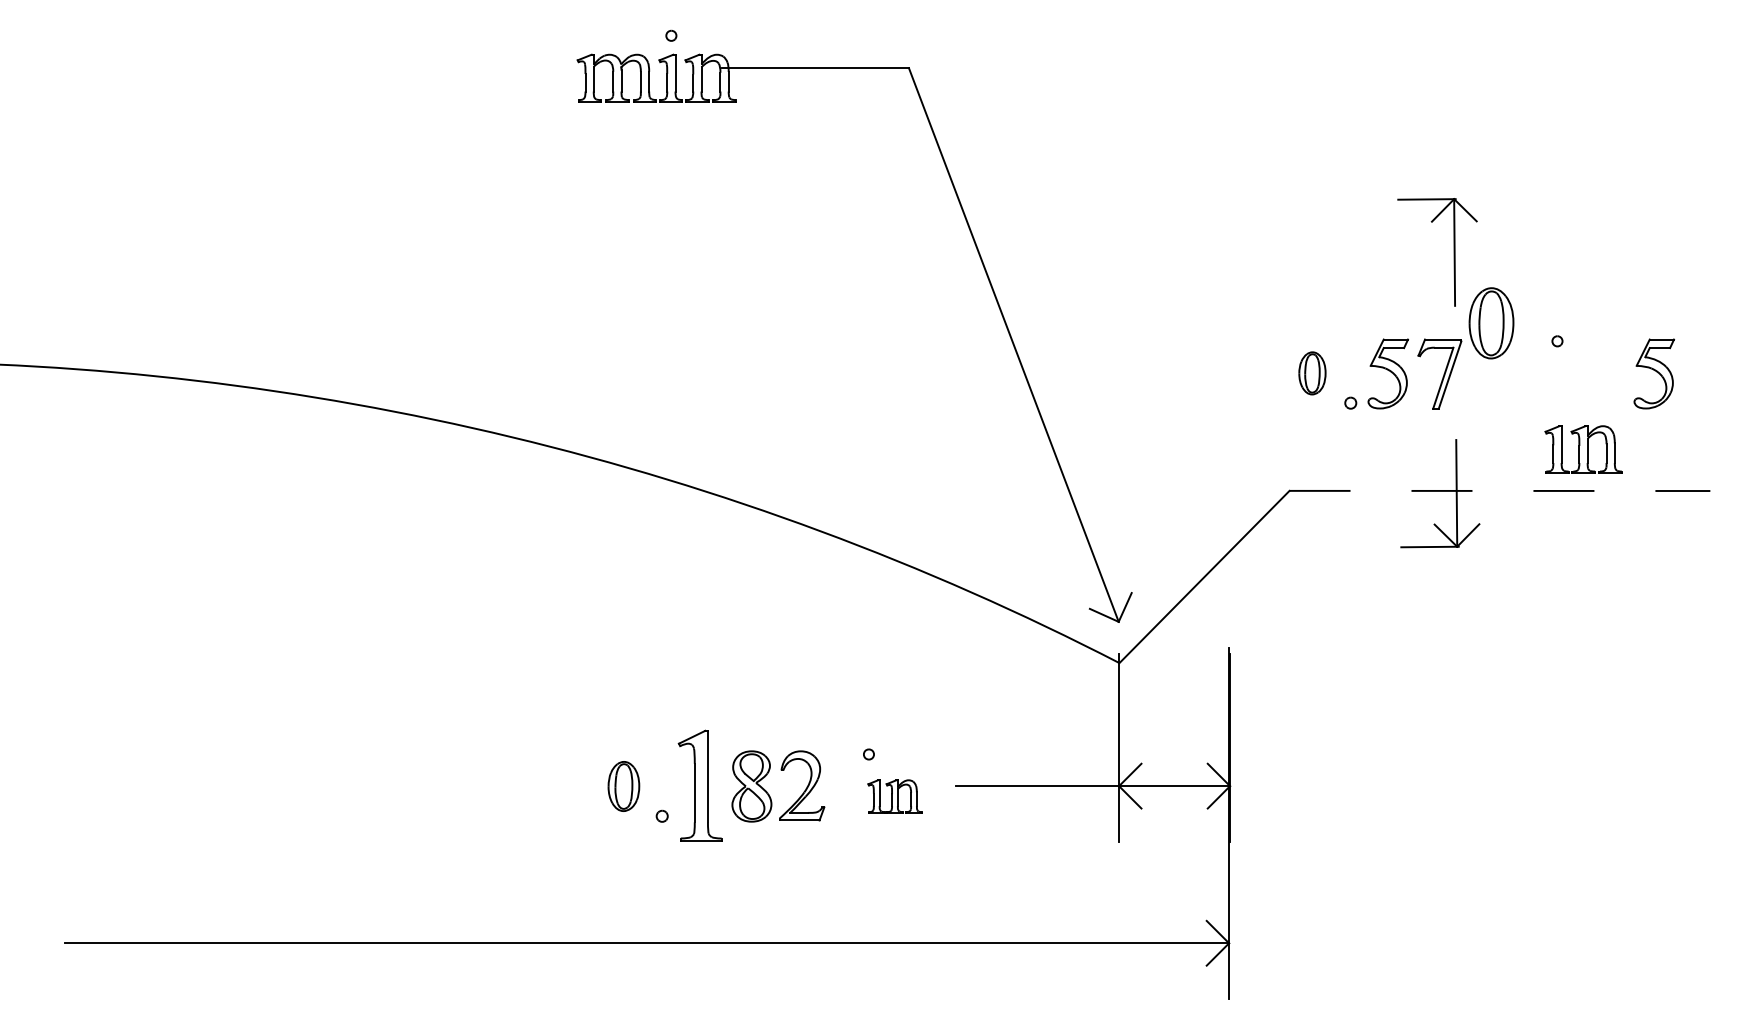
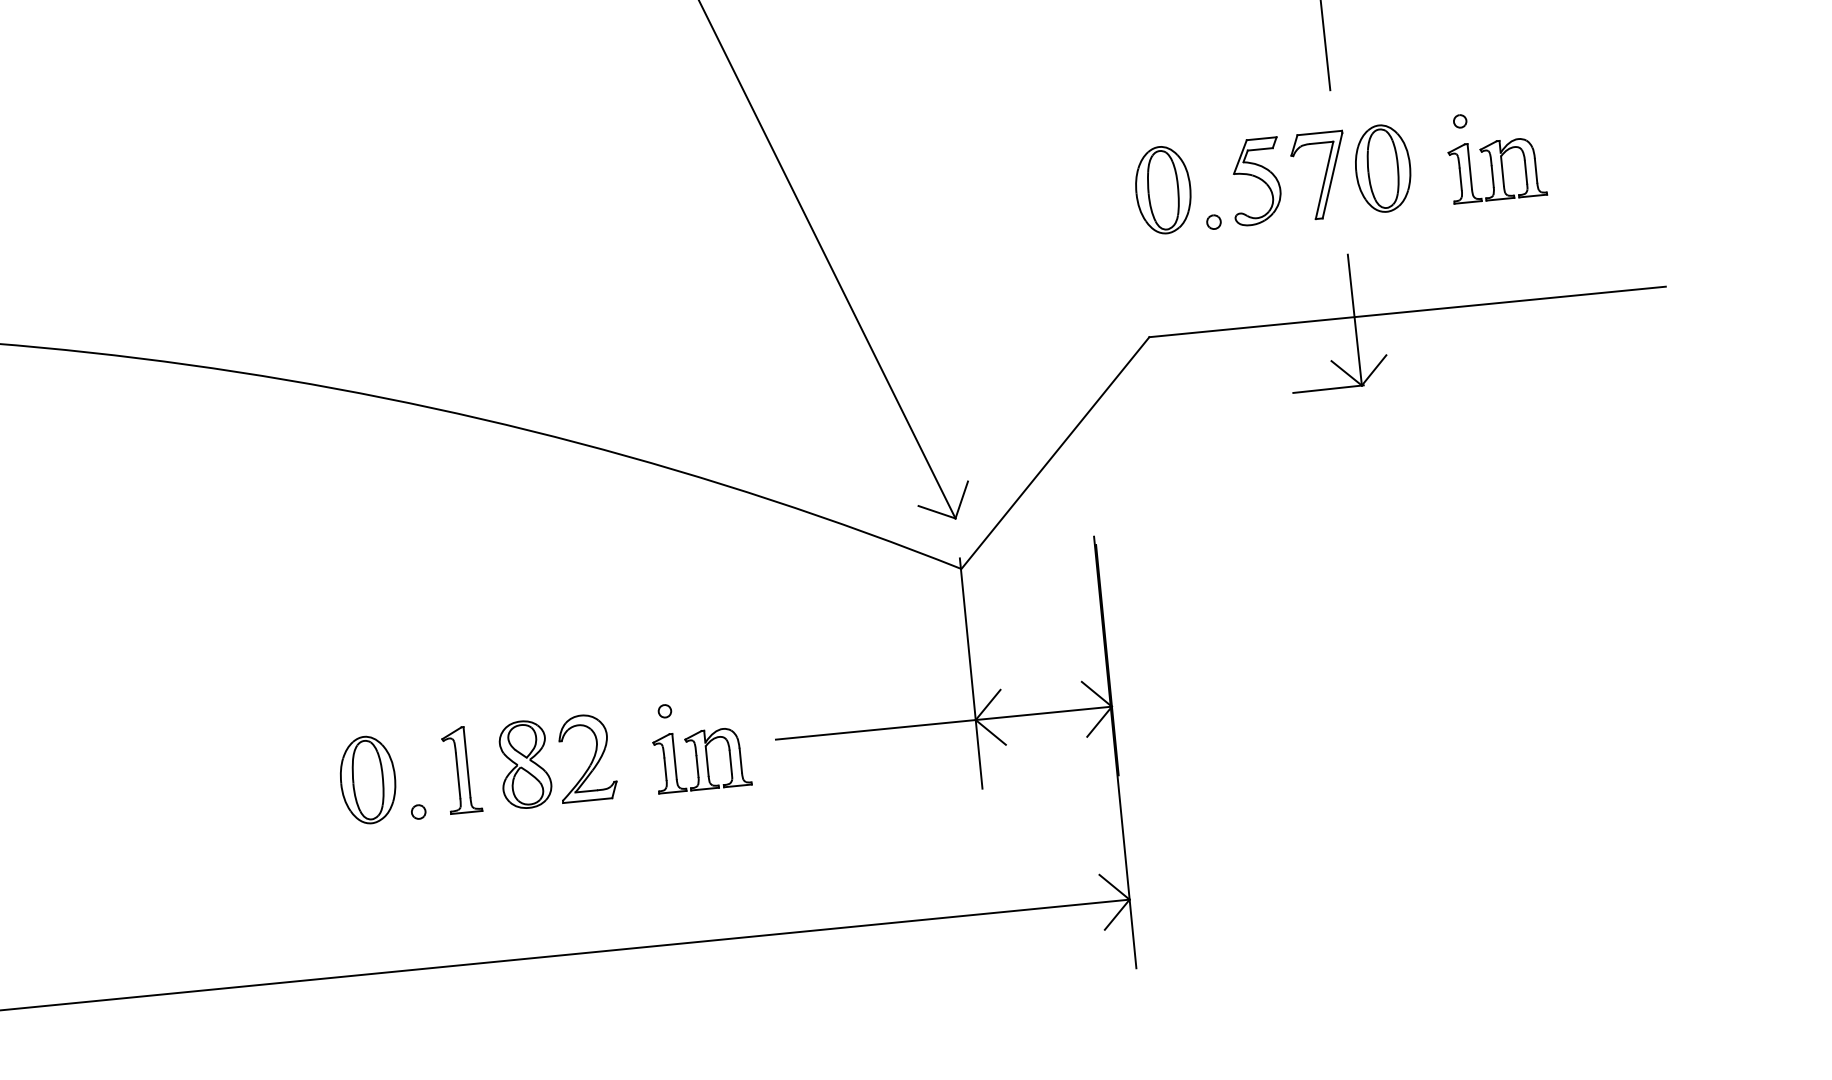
part: (1491, 323) -> (1383, 168), moved
part: (1312, 373) -> (1163, 190), size x1.67
part: (1653, 373) -> (1581, 149), removed
part: (1583, 449) -> (1497, 170), moved
line: (1500, 490) -> (1408, 311), dashed -> solid
part: (700, 785) -> (461, 769), size x0.62
part: (623, 786) -> (367, 780), size x1.43
part: (894, 796) -> (701, 759), size x1.43

